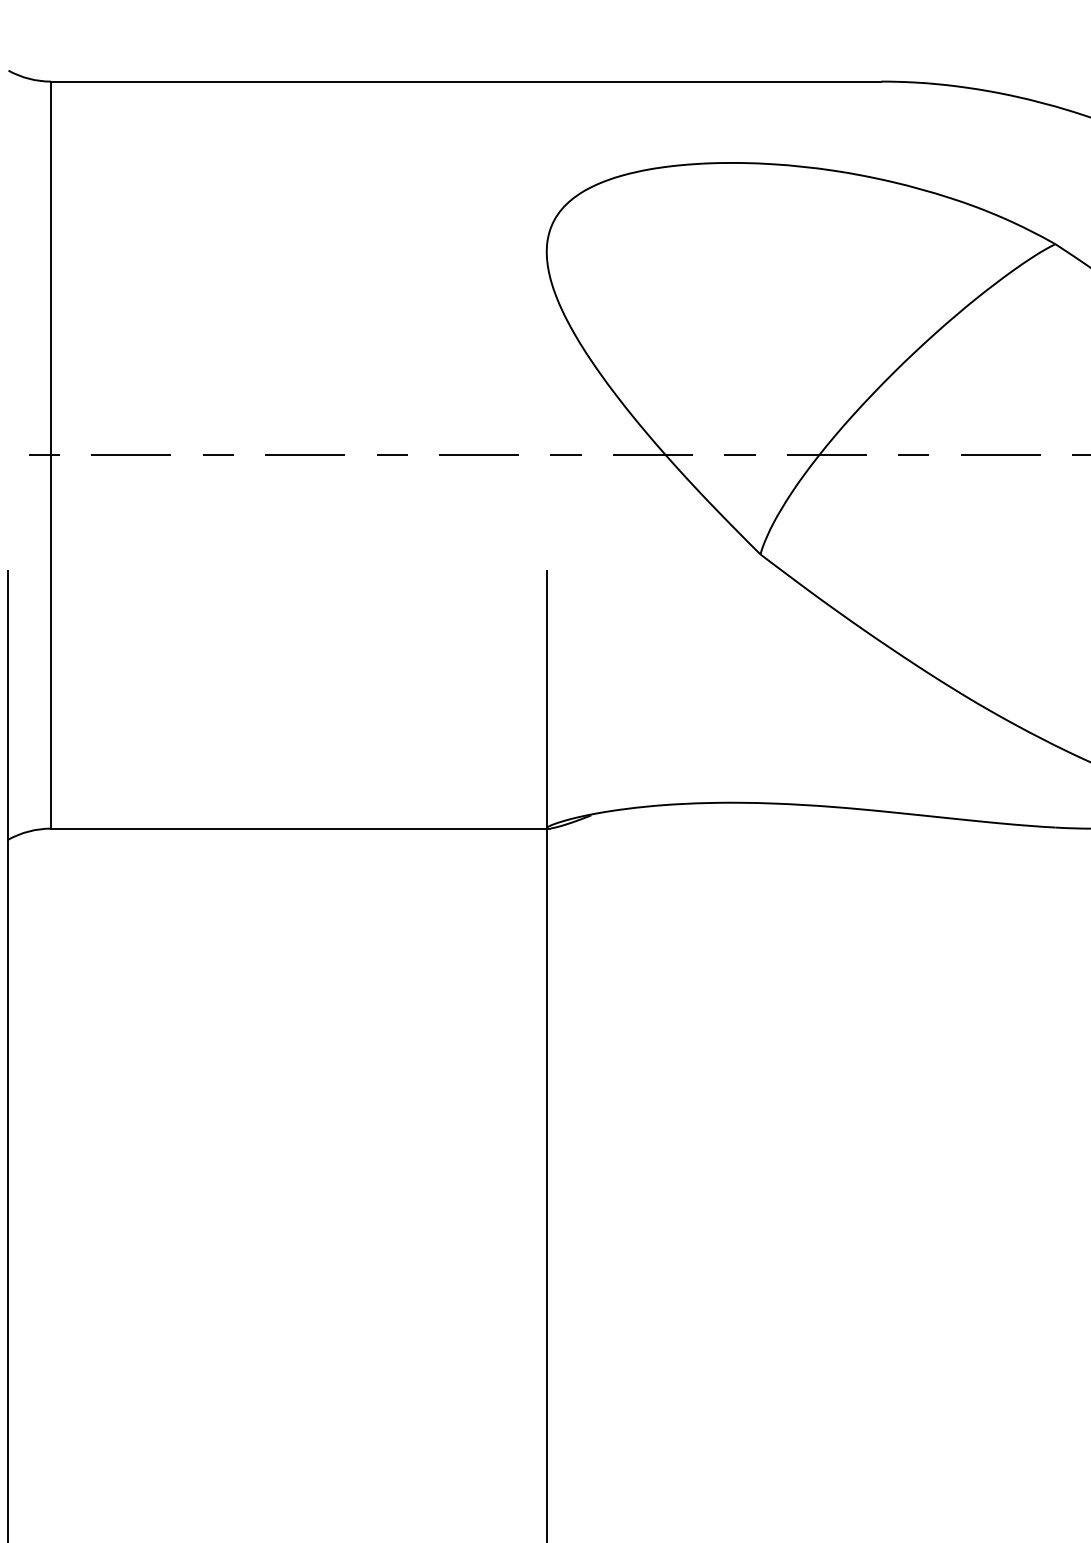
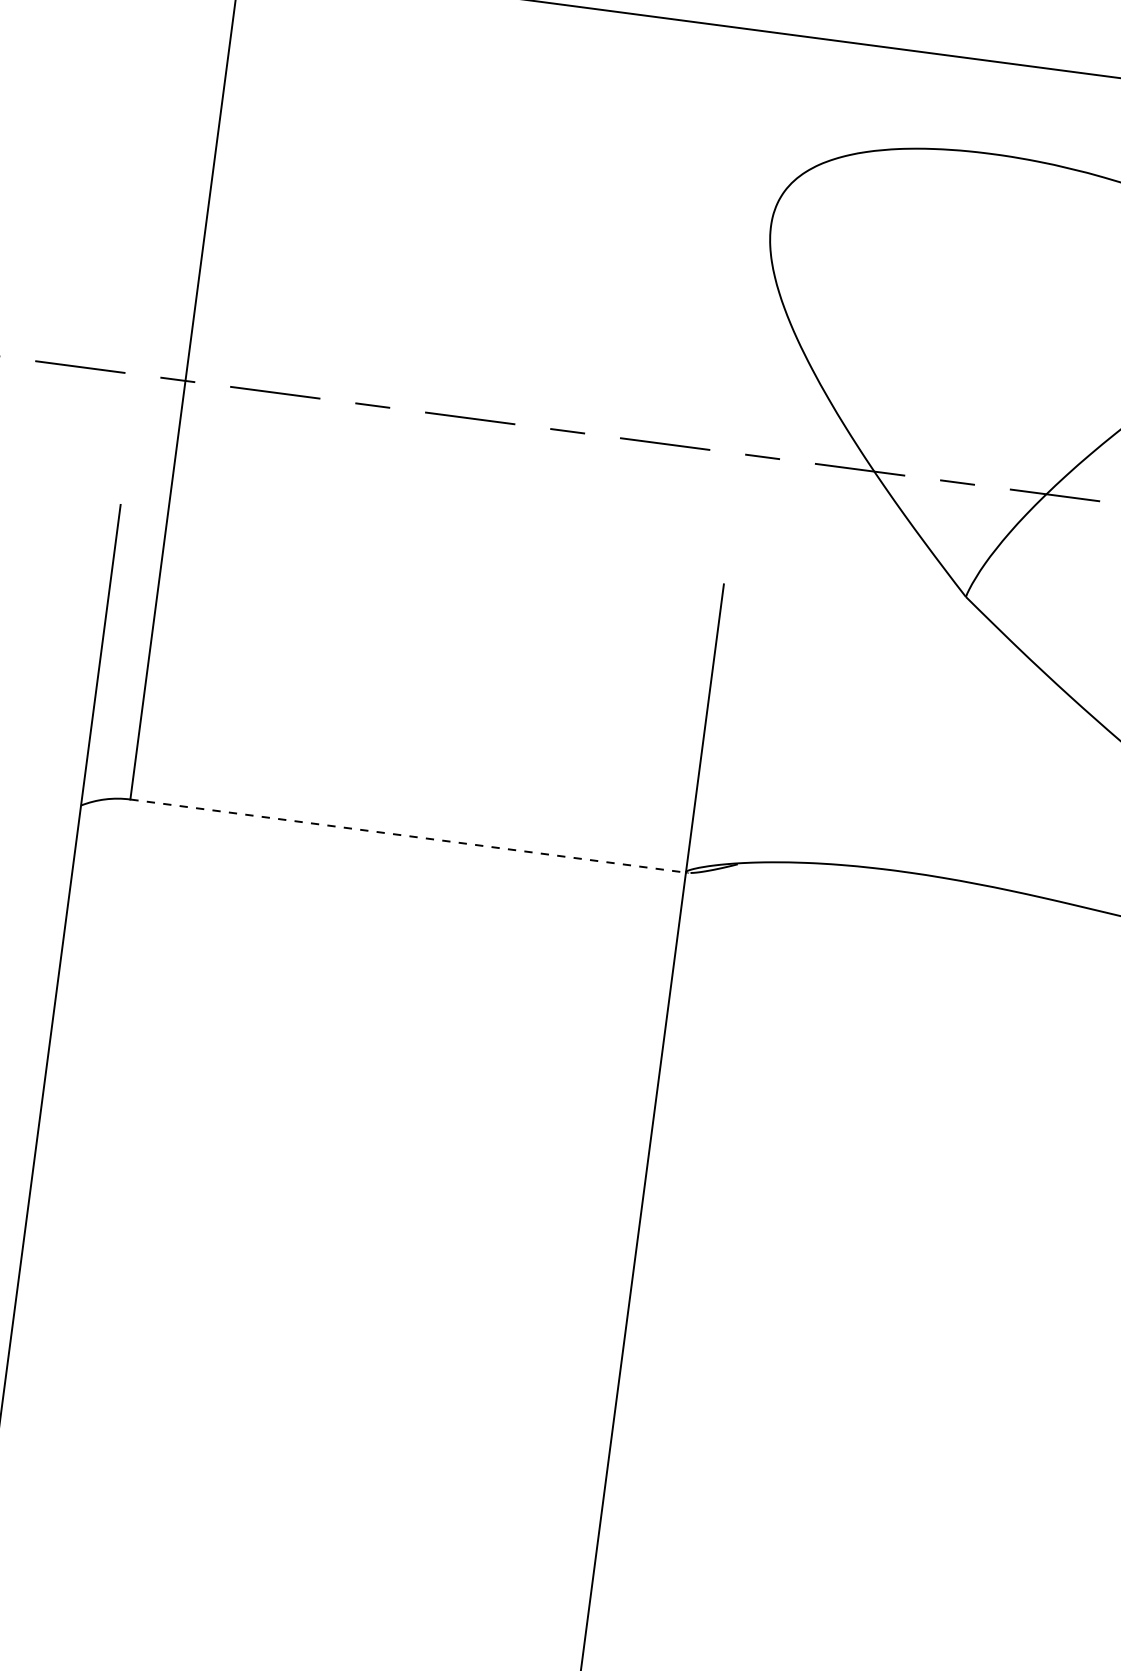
line: (300, 828) -> (409, 836), solid -> dashed

